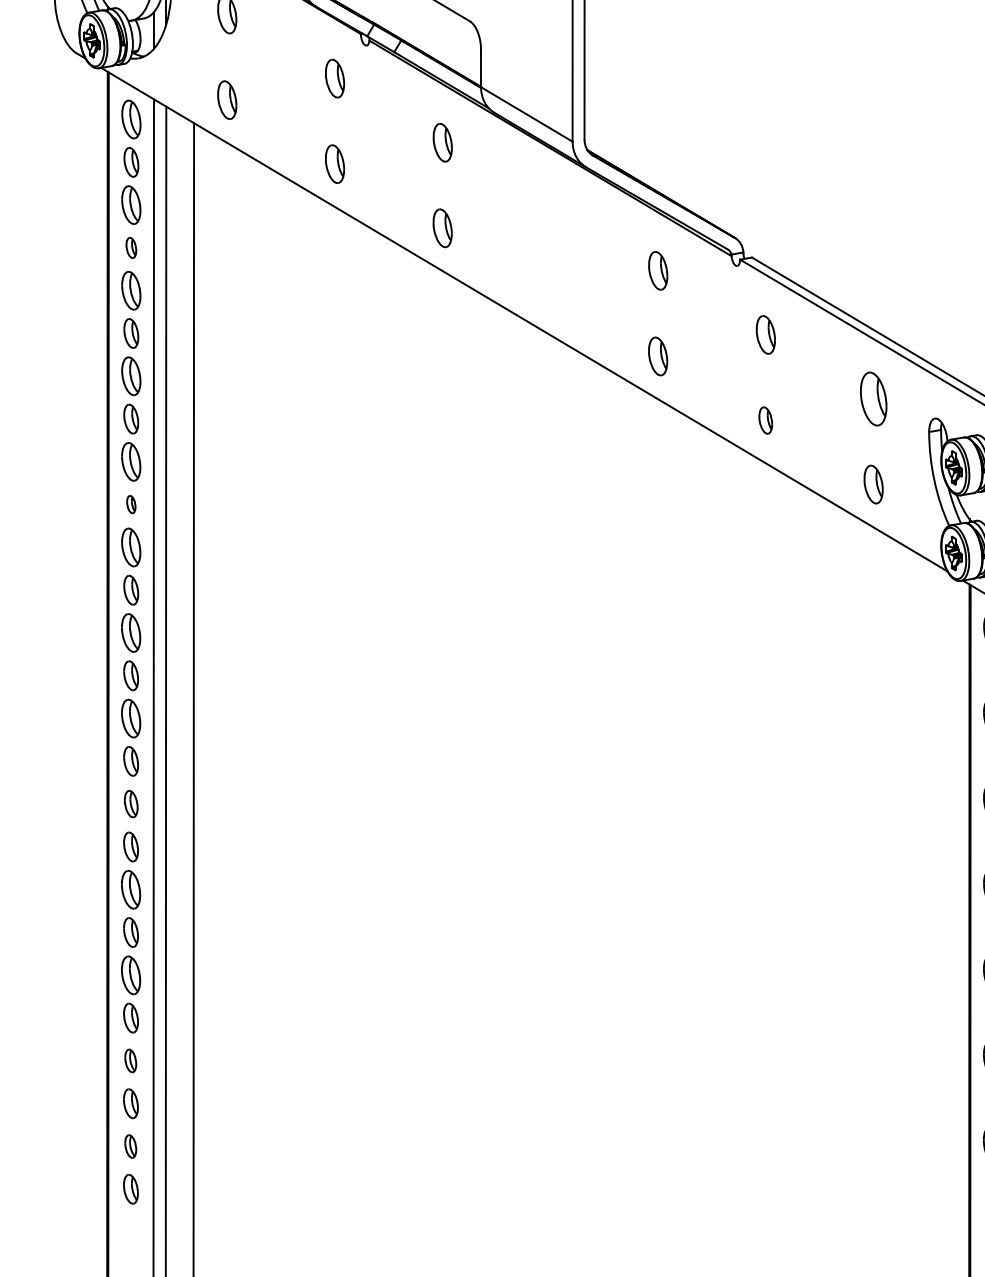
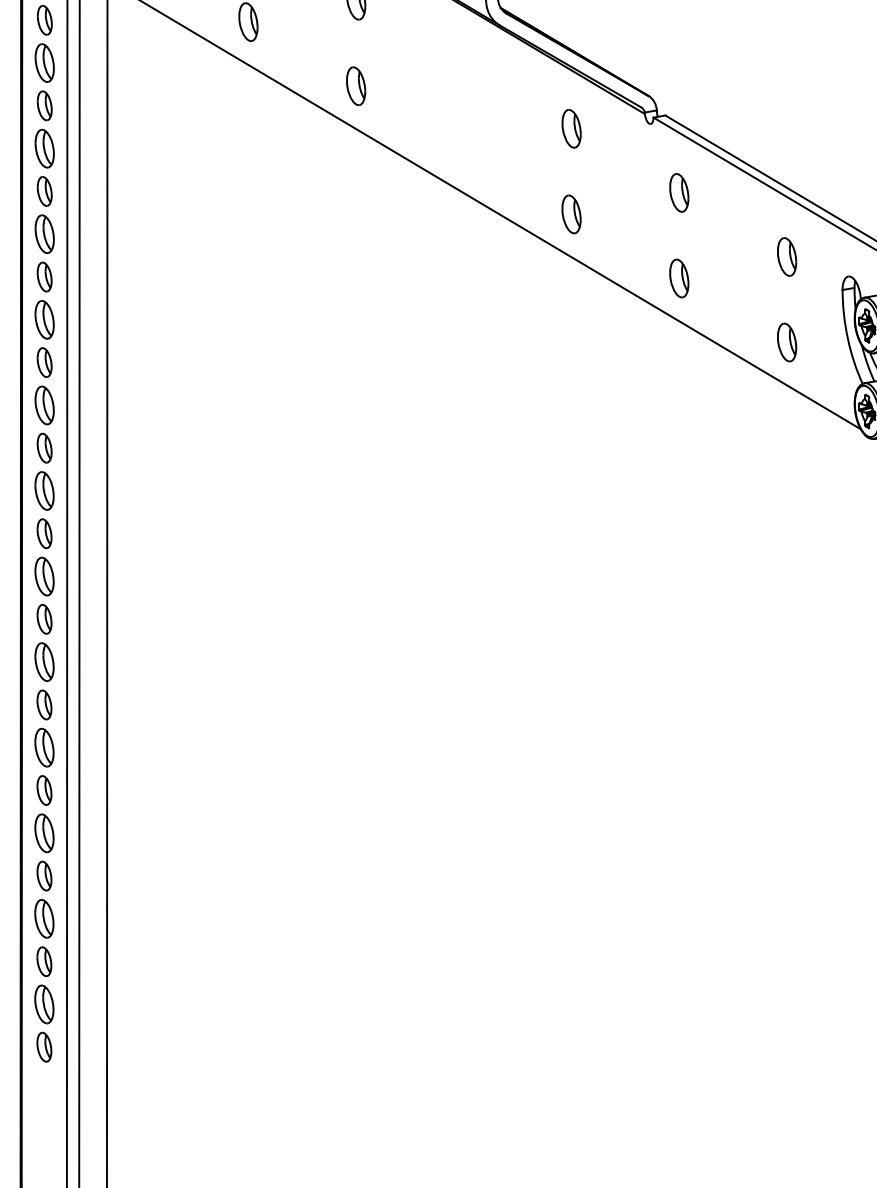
part: (131, 247) -> (44, 105), size x1.43
part: (873, 398) -> (786, 256), size x0.71
part: (765, 420) -> (678, 278), size x1.43
part: (131, 504) -> (44, 362), size x1.67
part: (131, 803) -> (44, 661), size x1.43
part: (130, 1060) -> (43, 918), size x1.67
part: (130, 1146) -> (43, 1004), size x1.67

